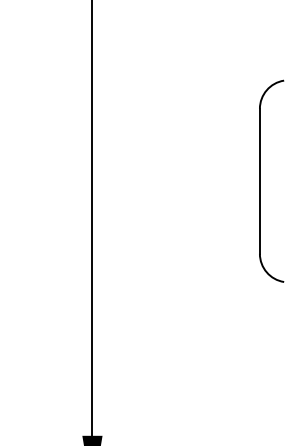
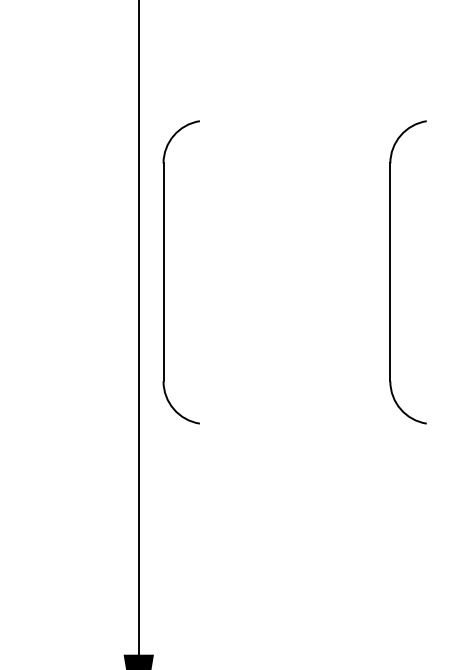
part: (109, 180) -> (164, 271), added

